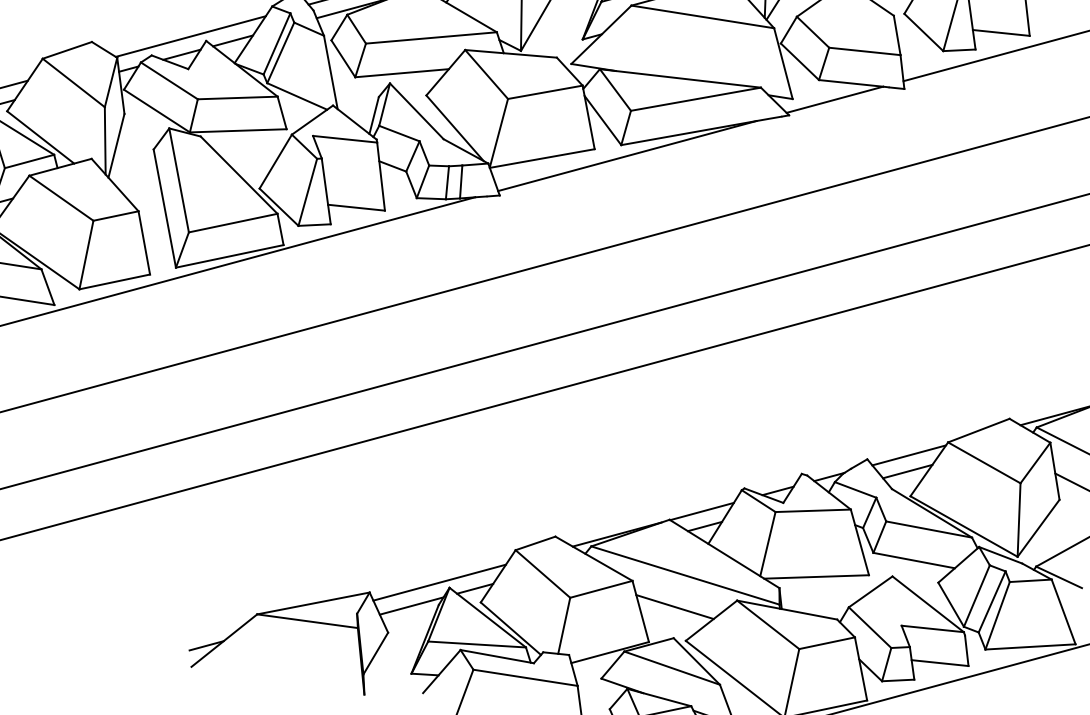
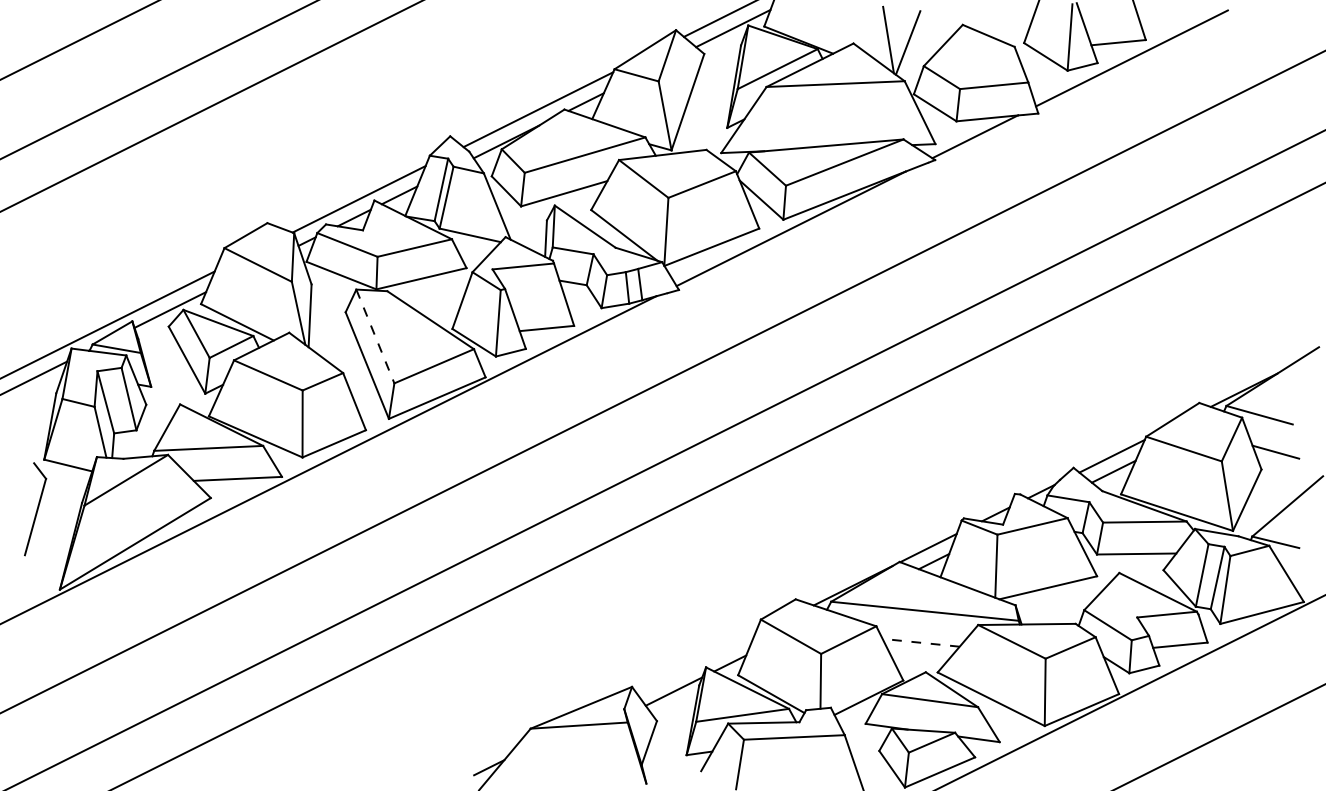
line: (179, 180) -> (375, 336), solid -> dashed
line: (439, 582) -> (695, 664), removed
line: (675, 606) -> (921, 642), solid -> dashed

